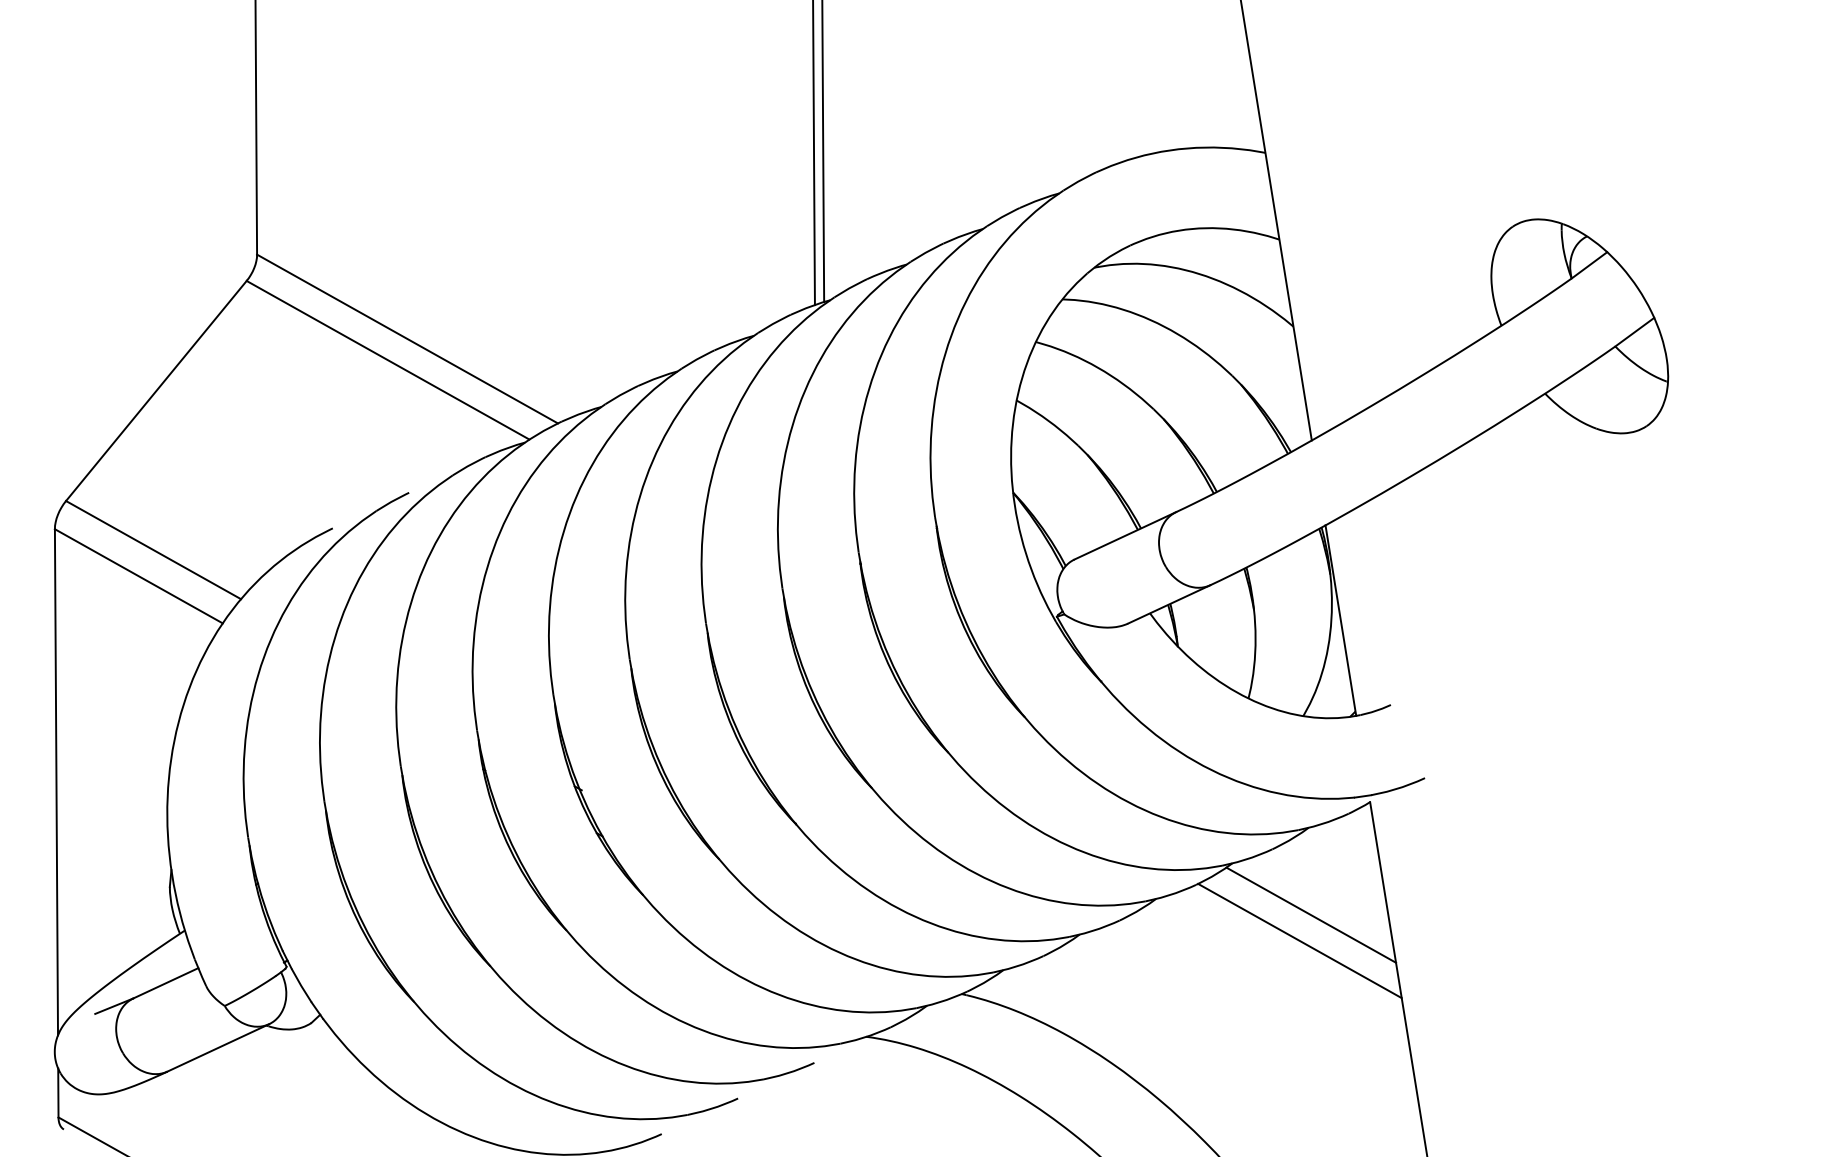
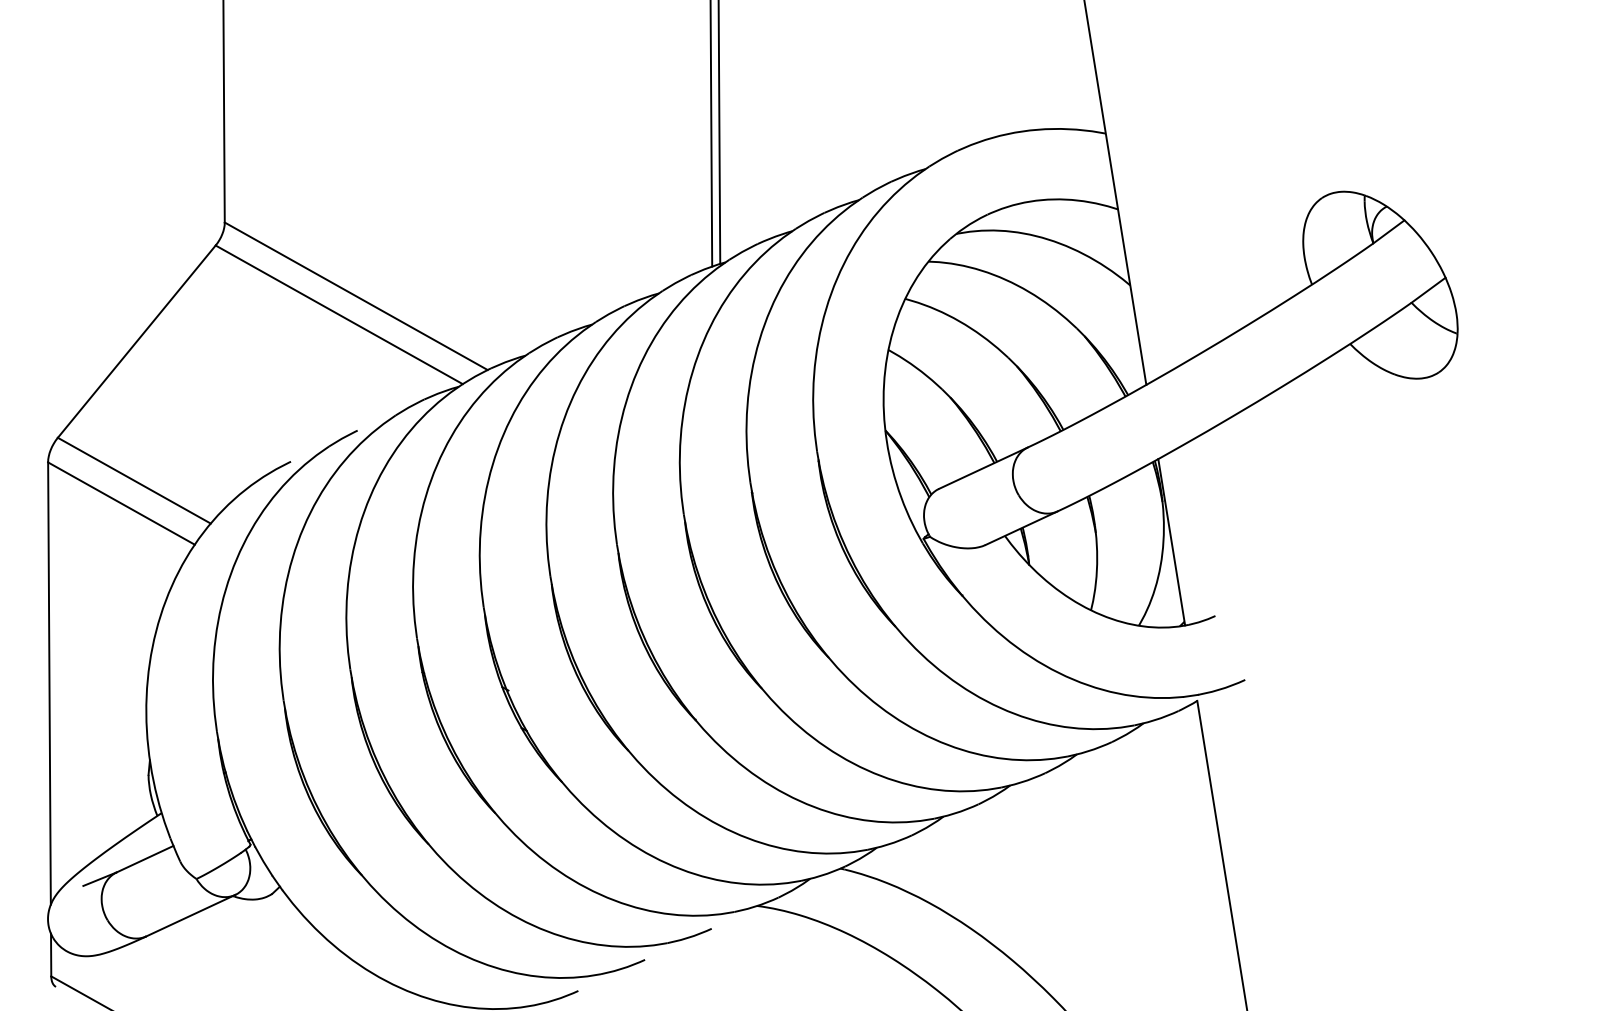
line: (1310, 914) -> (1145, 799), removed
line: (1299, 941) -> (1135, 822), removed

